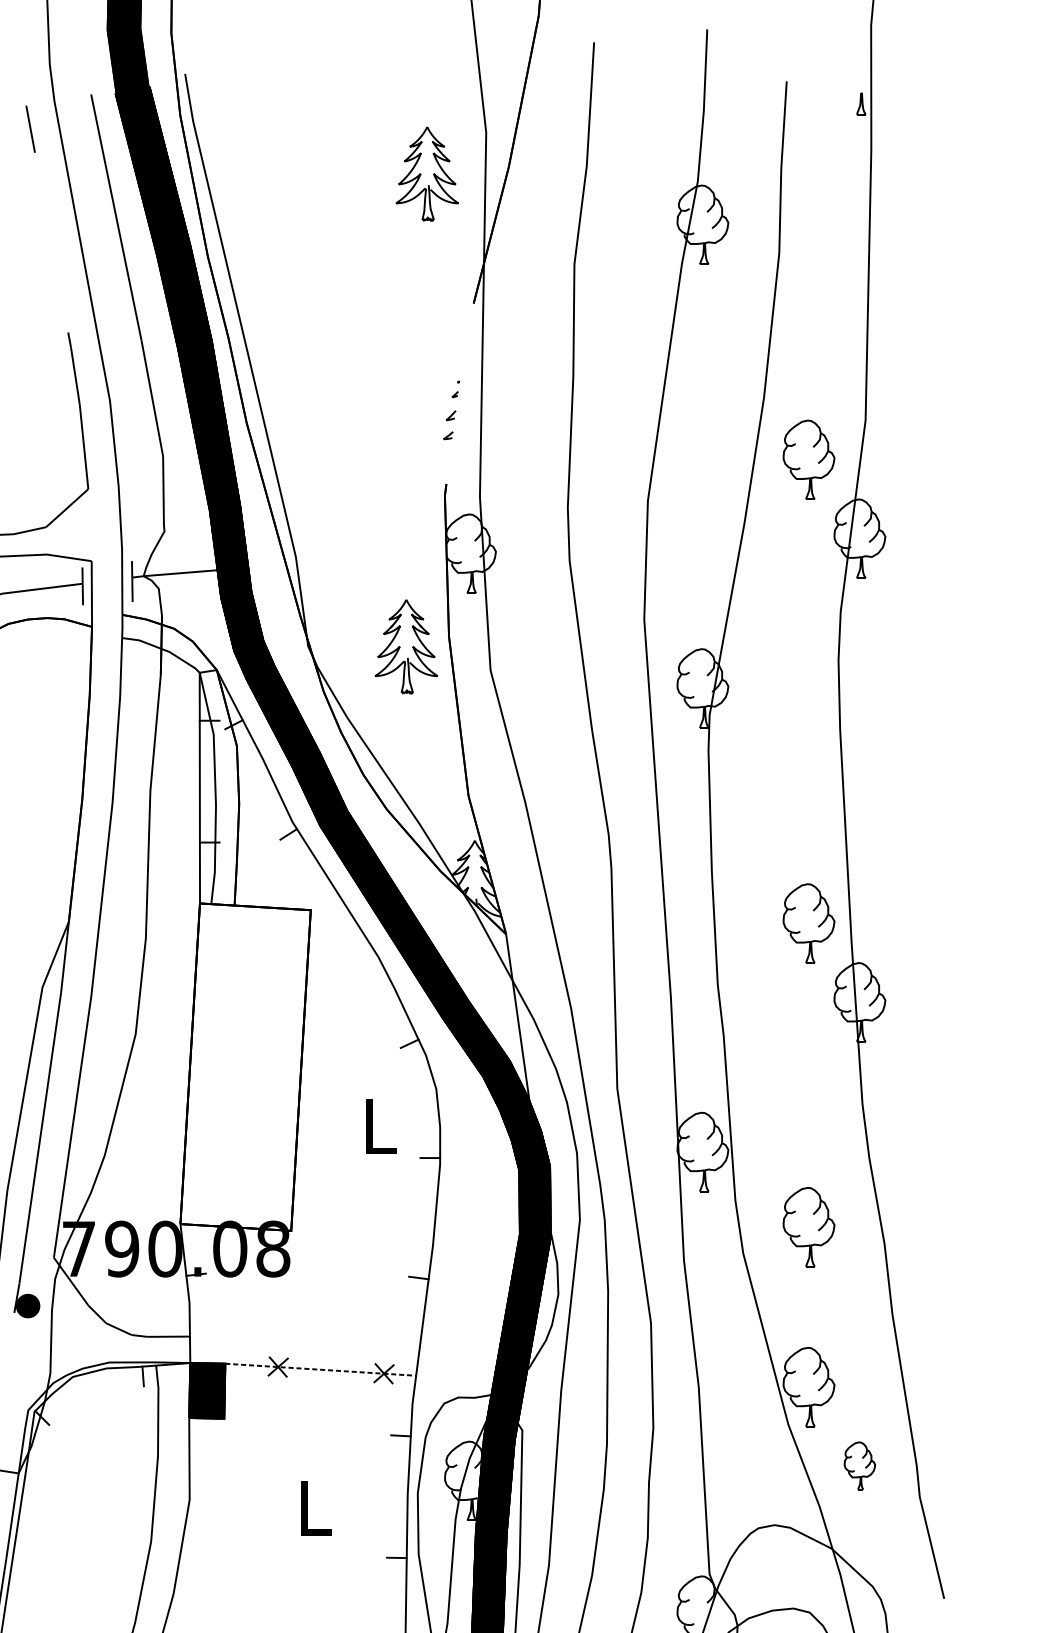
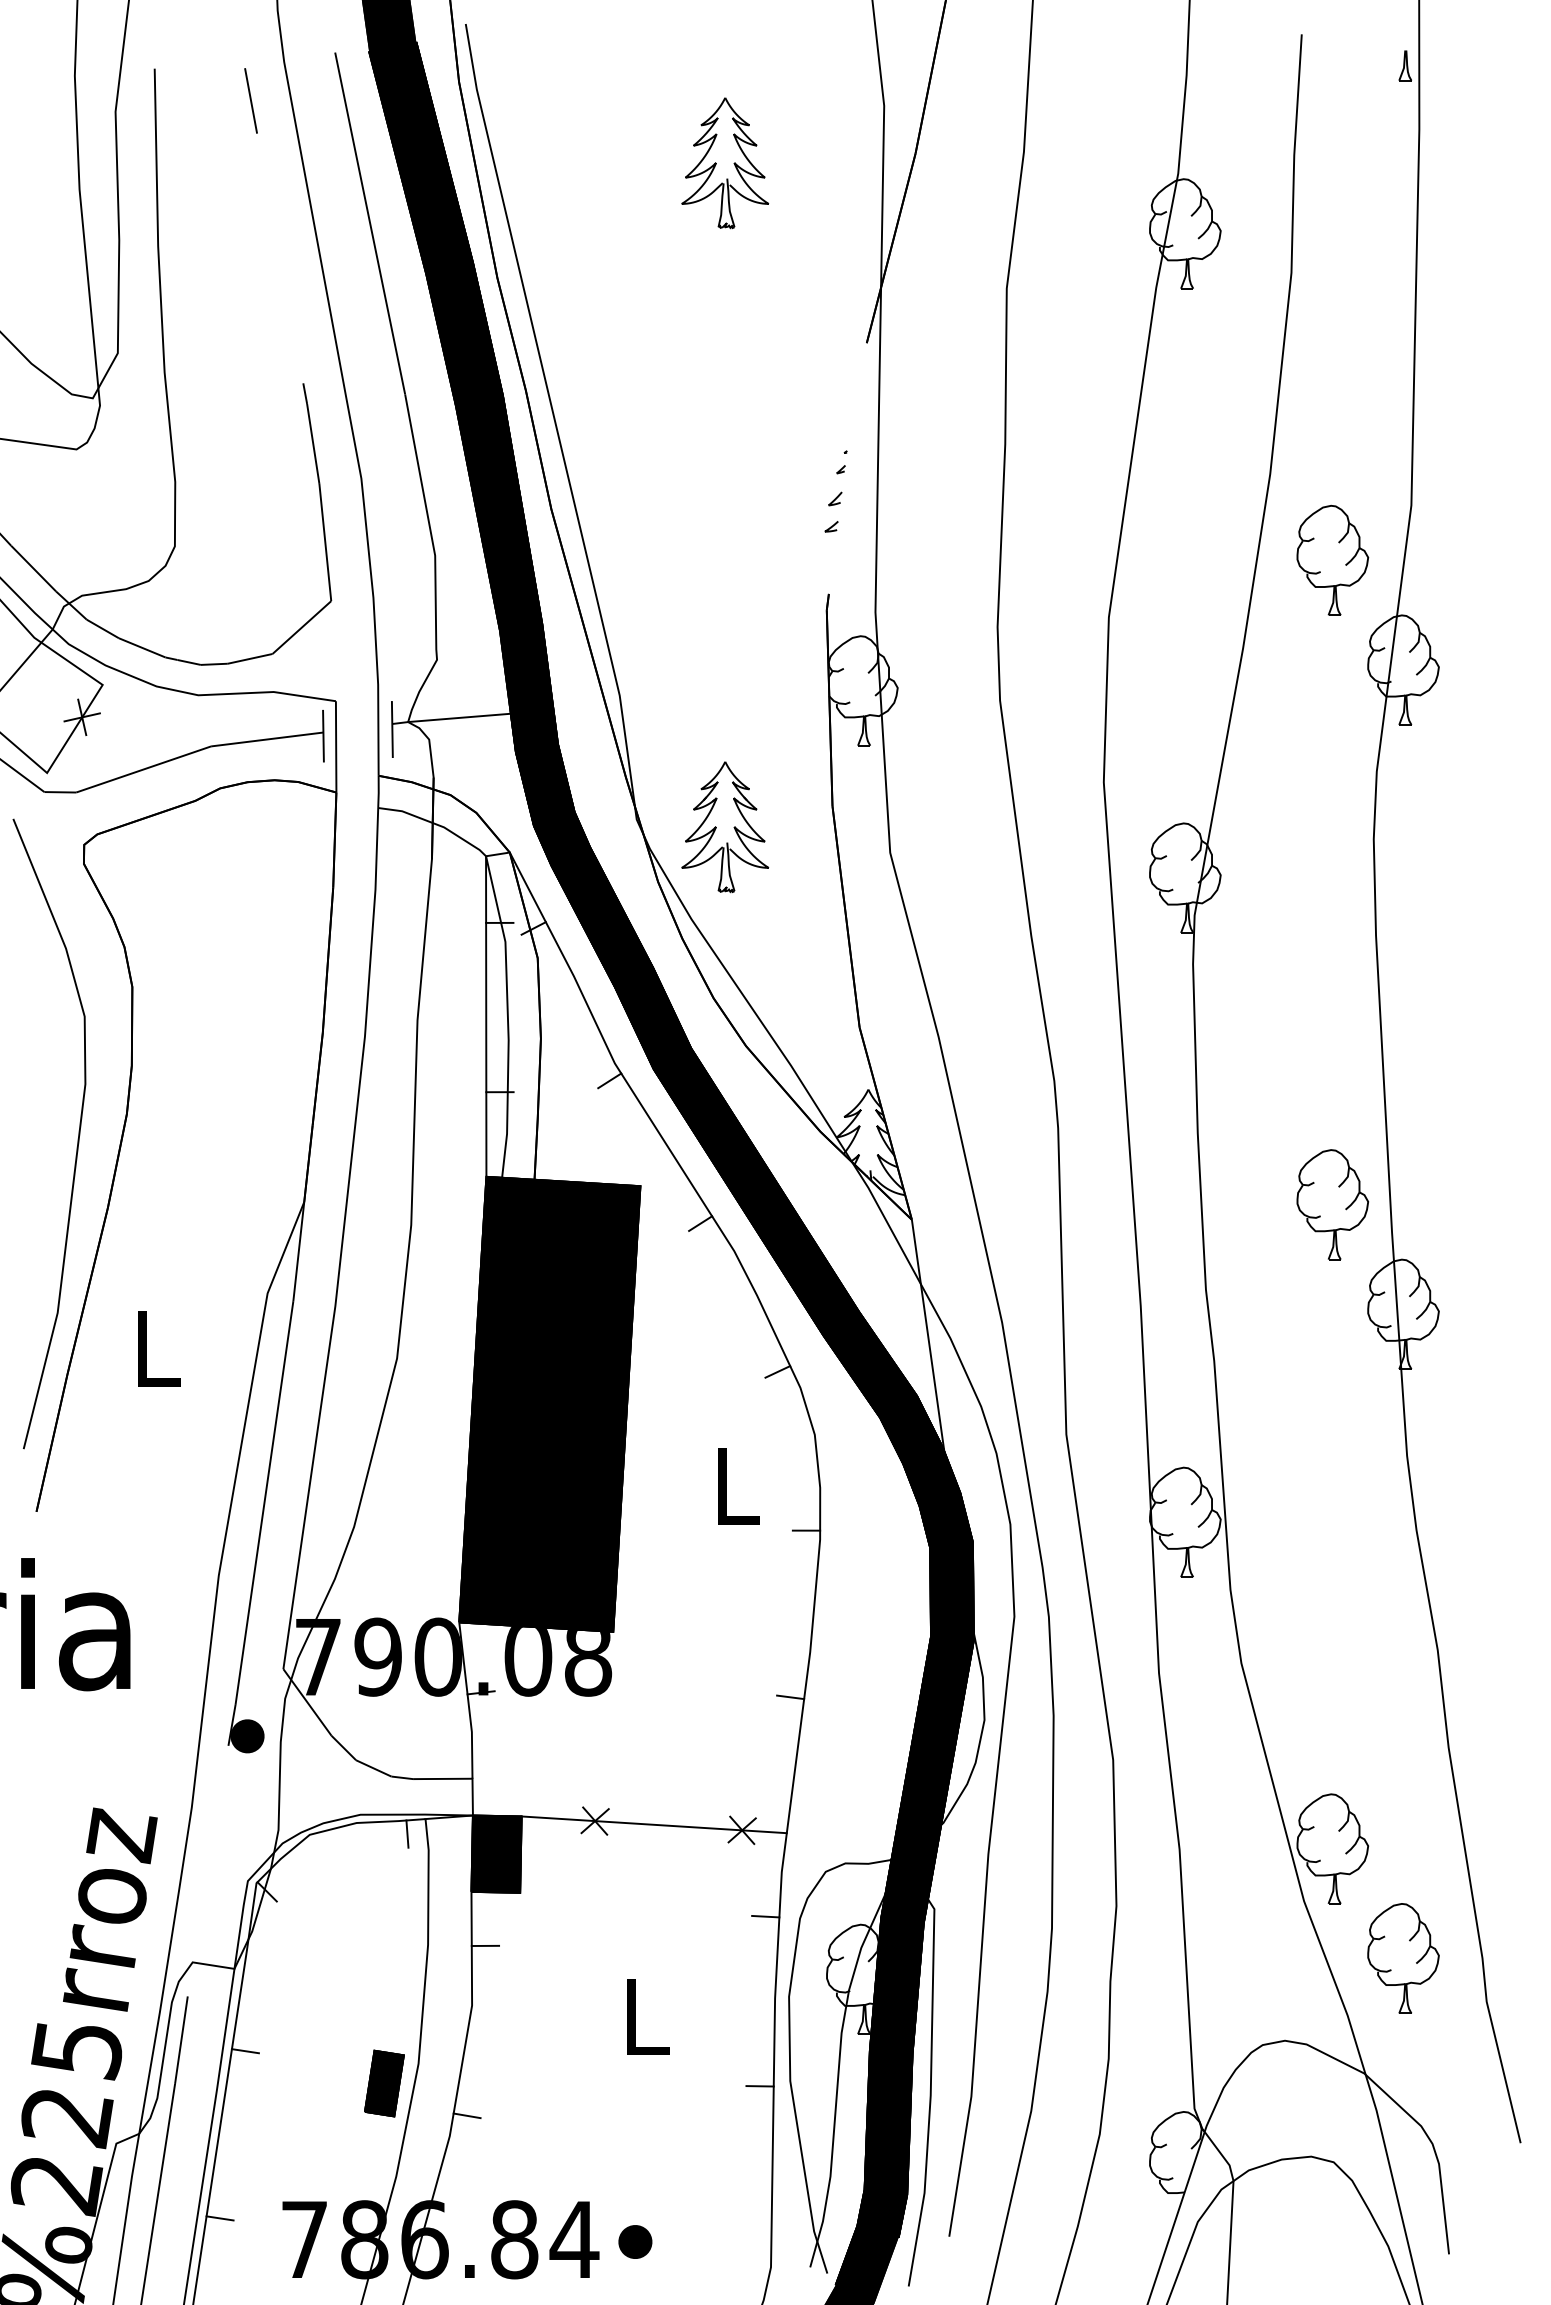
part: (427, 174) -> (725, 163), moved
part: (406, 647) -> (725, 827), moved
line: (354, 937) -> (700, 1223), added
fill: (245, 1066) -> (549, 1403), added
part: (808, 1227) -> (1332, 1626), removed
line: (320, 1369) -> (654, 1824), dashed -> solid
line: (199, 1456) -> (485, 1945), added
part: (859, 1465) -> (1403, 1958), size x1.67
line: (25, 1532) -> (244, 2051), added
part: (126, 1555) -> (384, 2083), added
line: (185, 1578) -> (466, 2115), added

